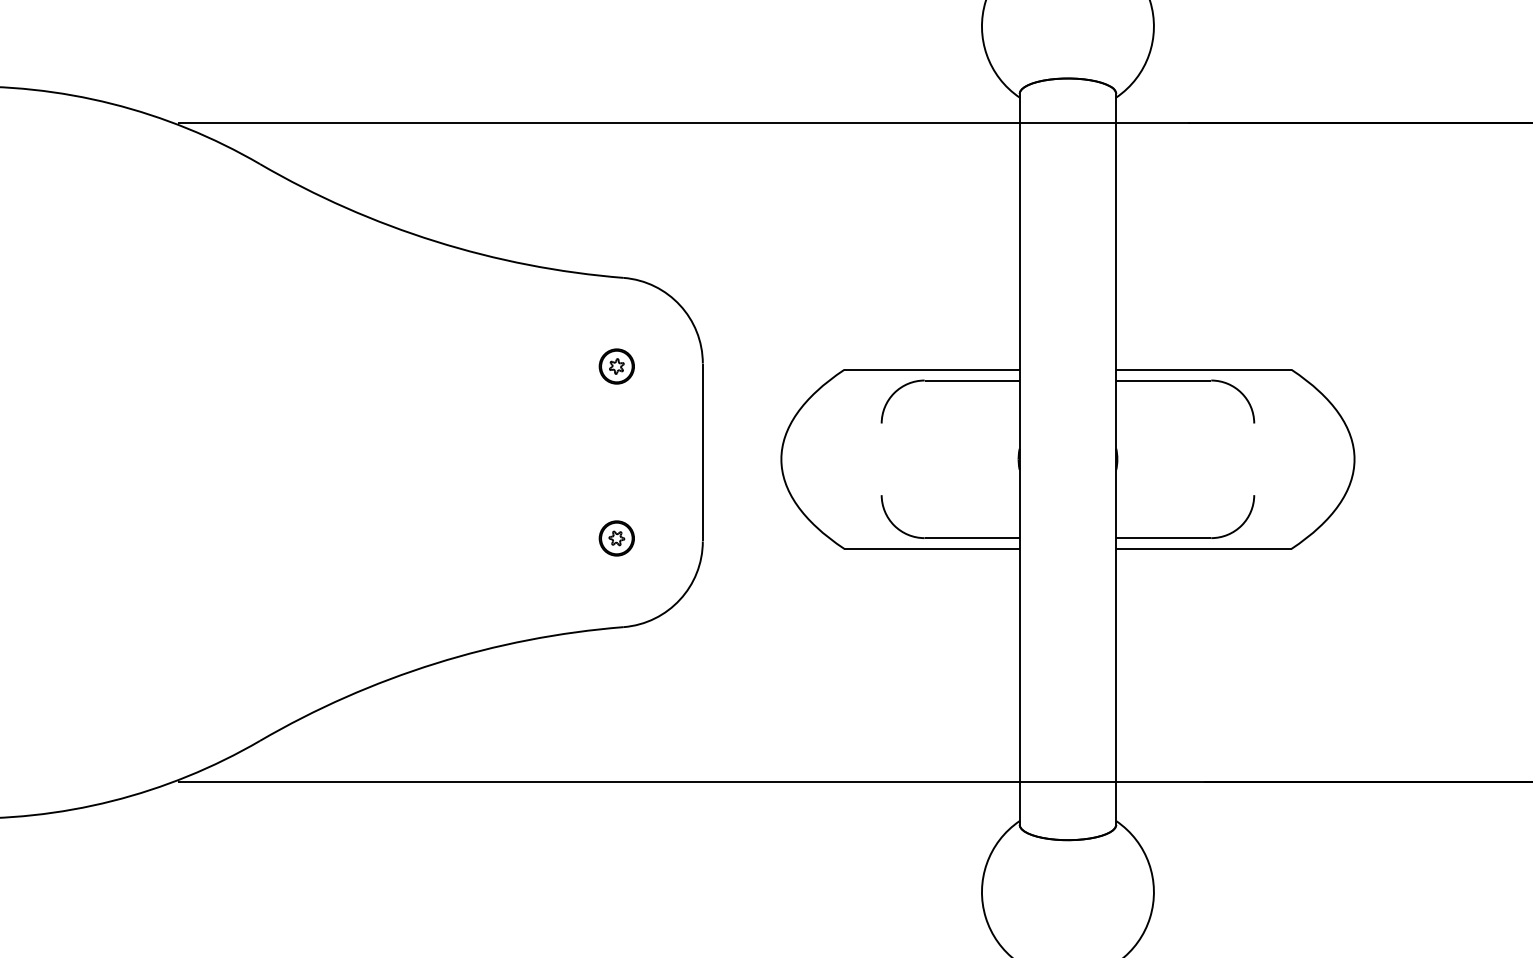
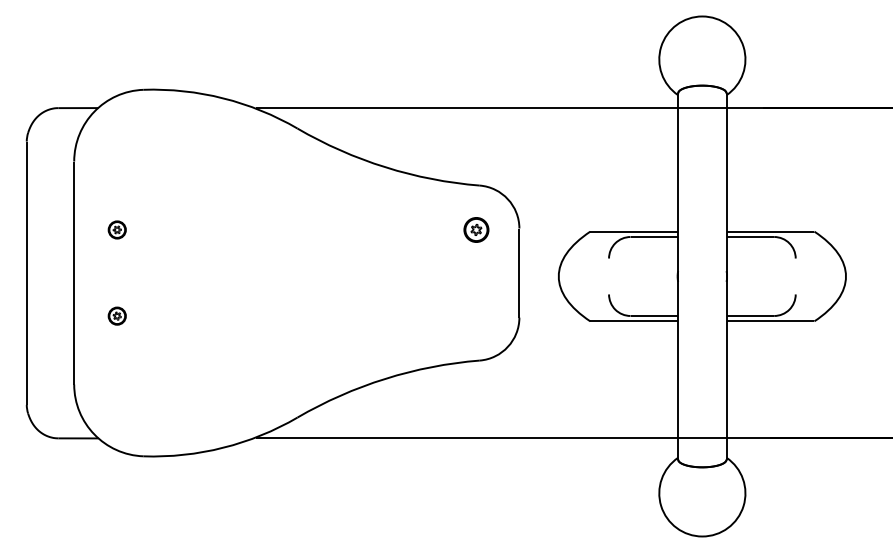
part: (615, 365) -> (475, 229), size x1.4
part: (615, 537) -> (475, 315), removed

